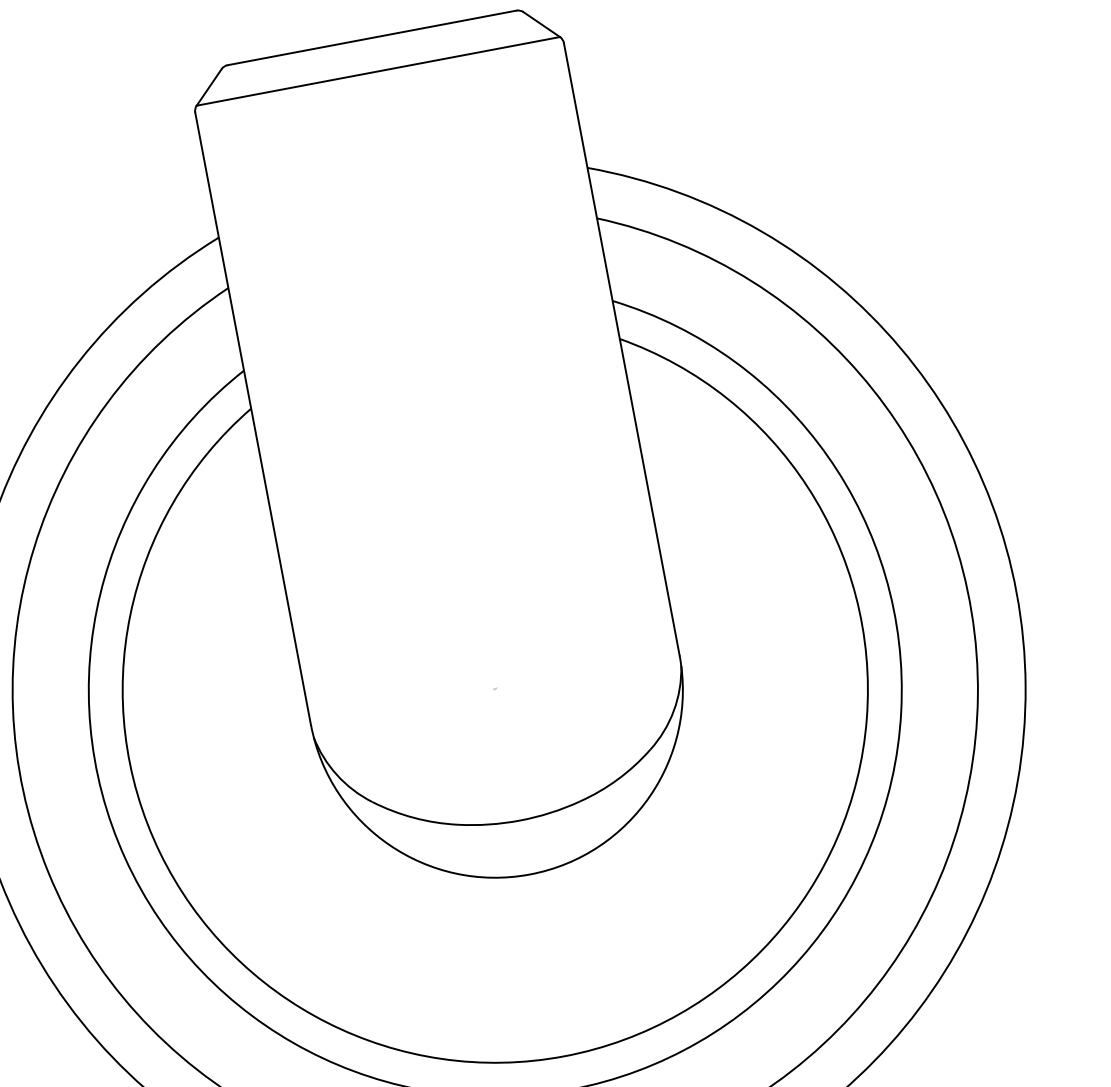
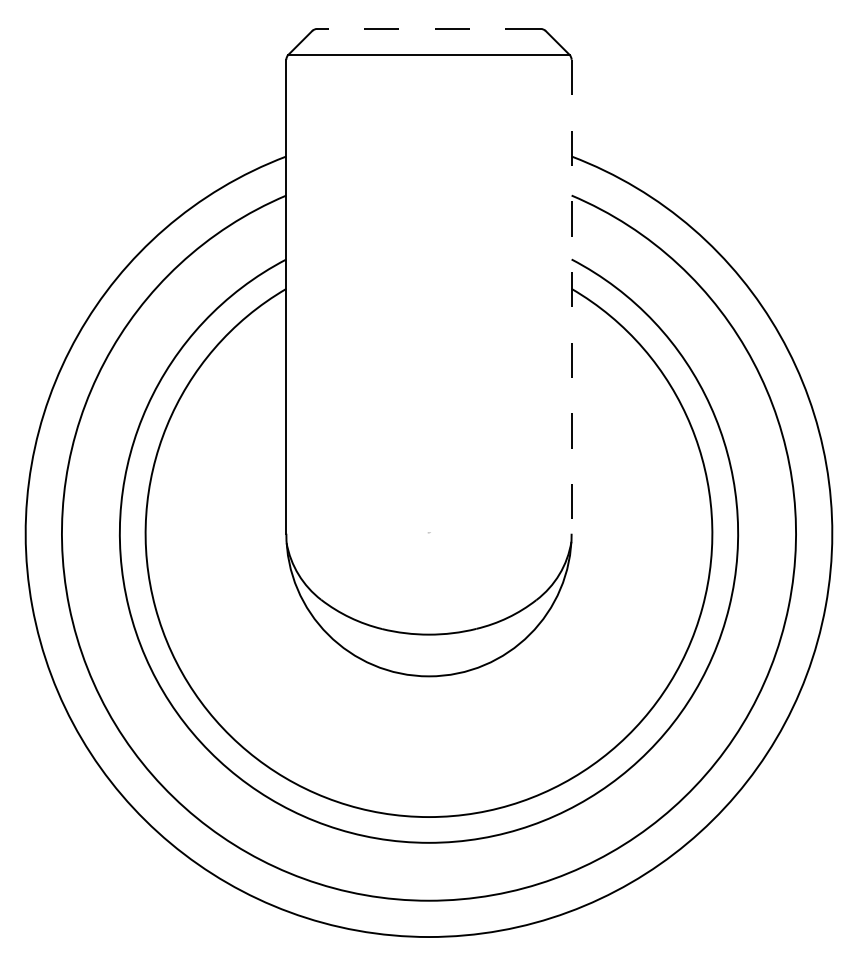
line: (371, 37) -> (428, 28), solid -> dashed
line: (621, 348) -> (571, 296), solid -> dashed

